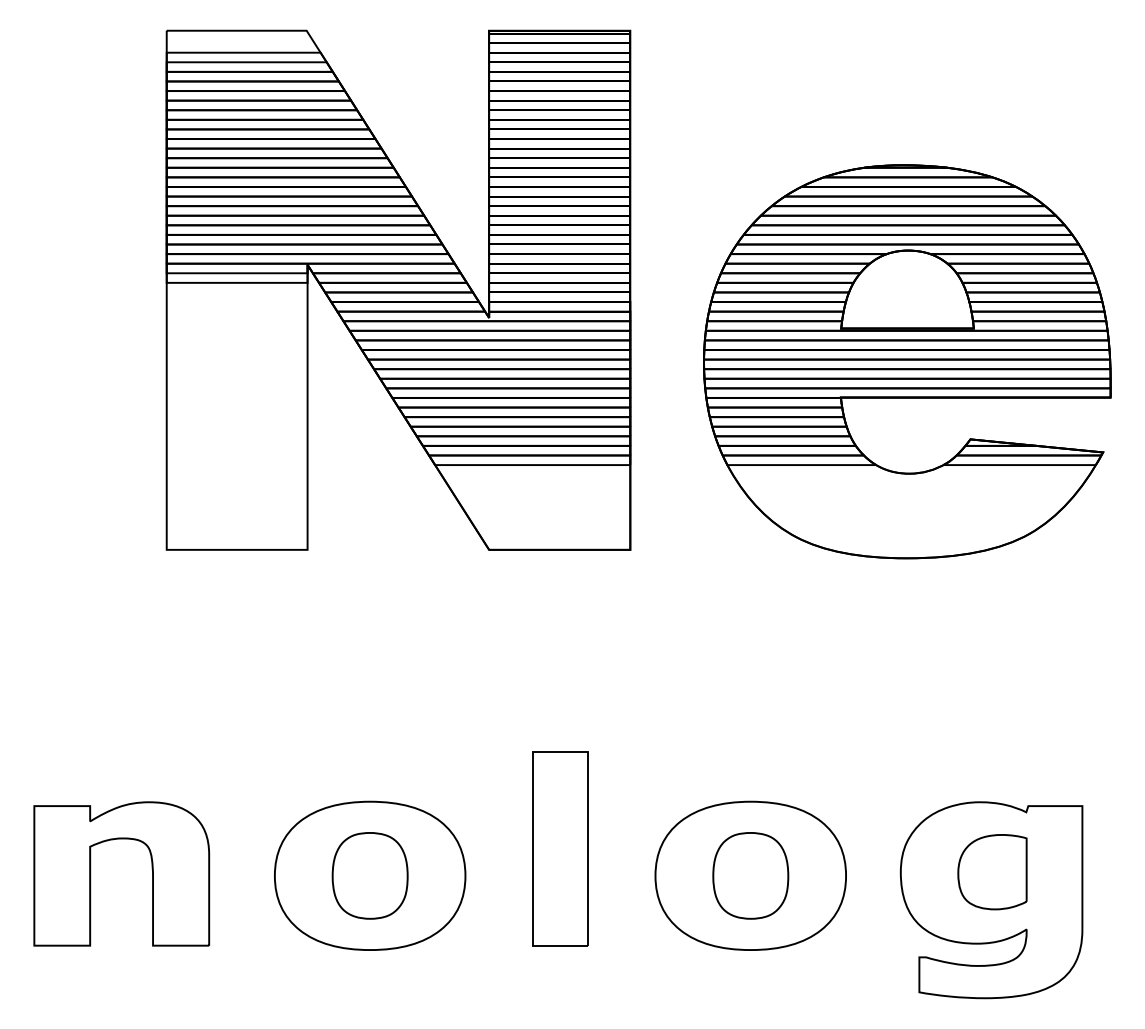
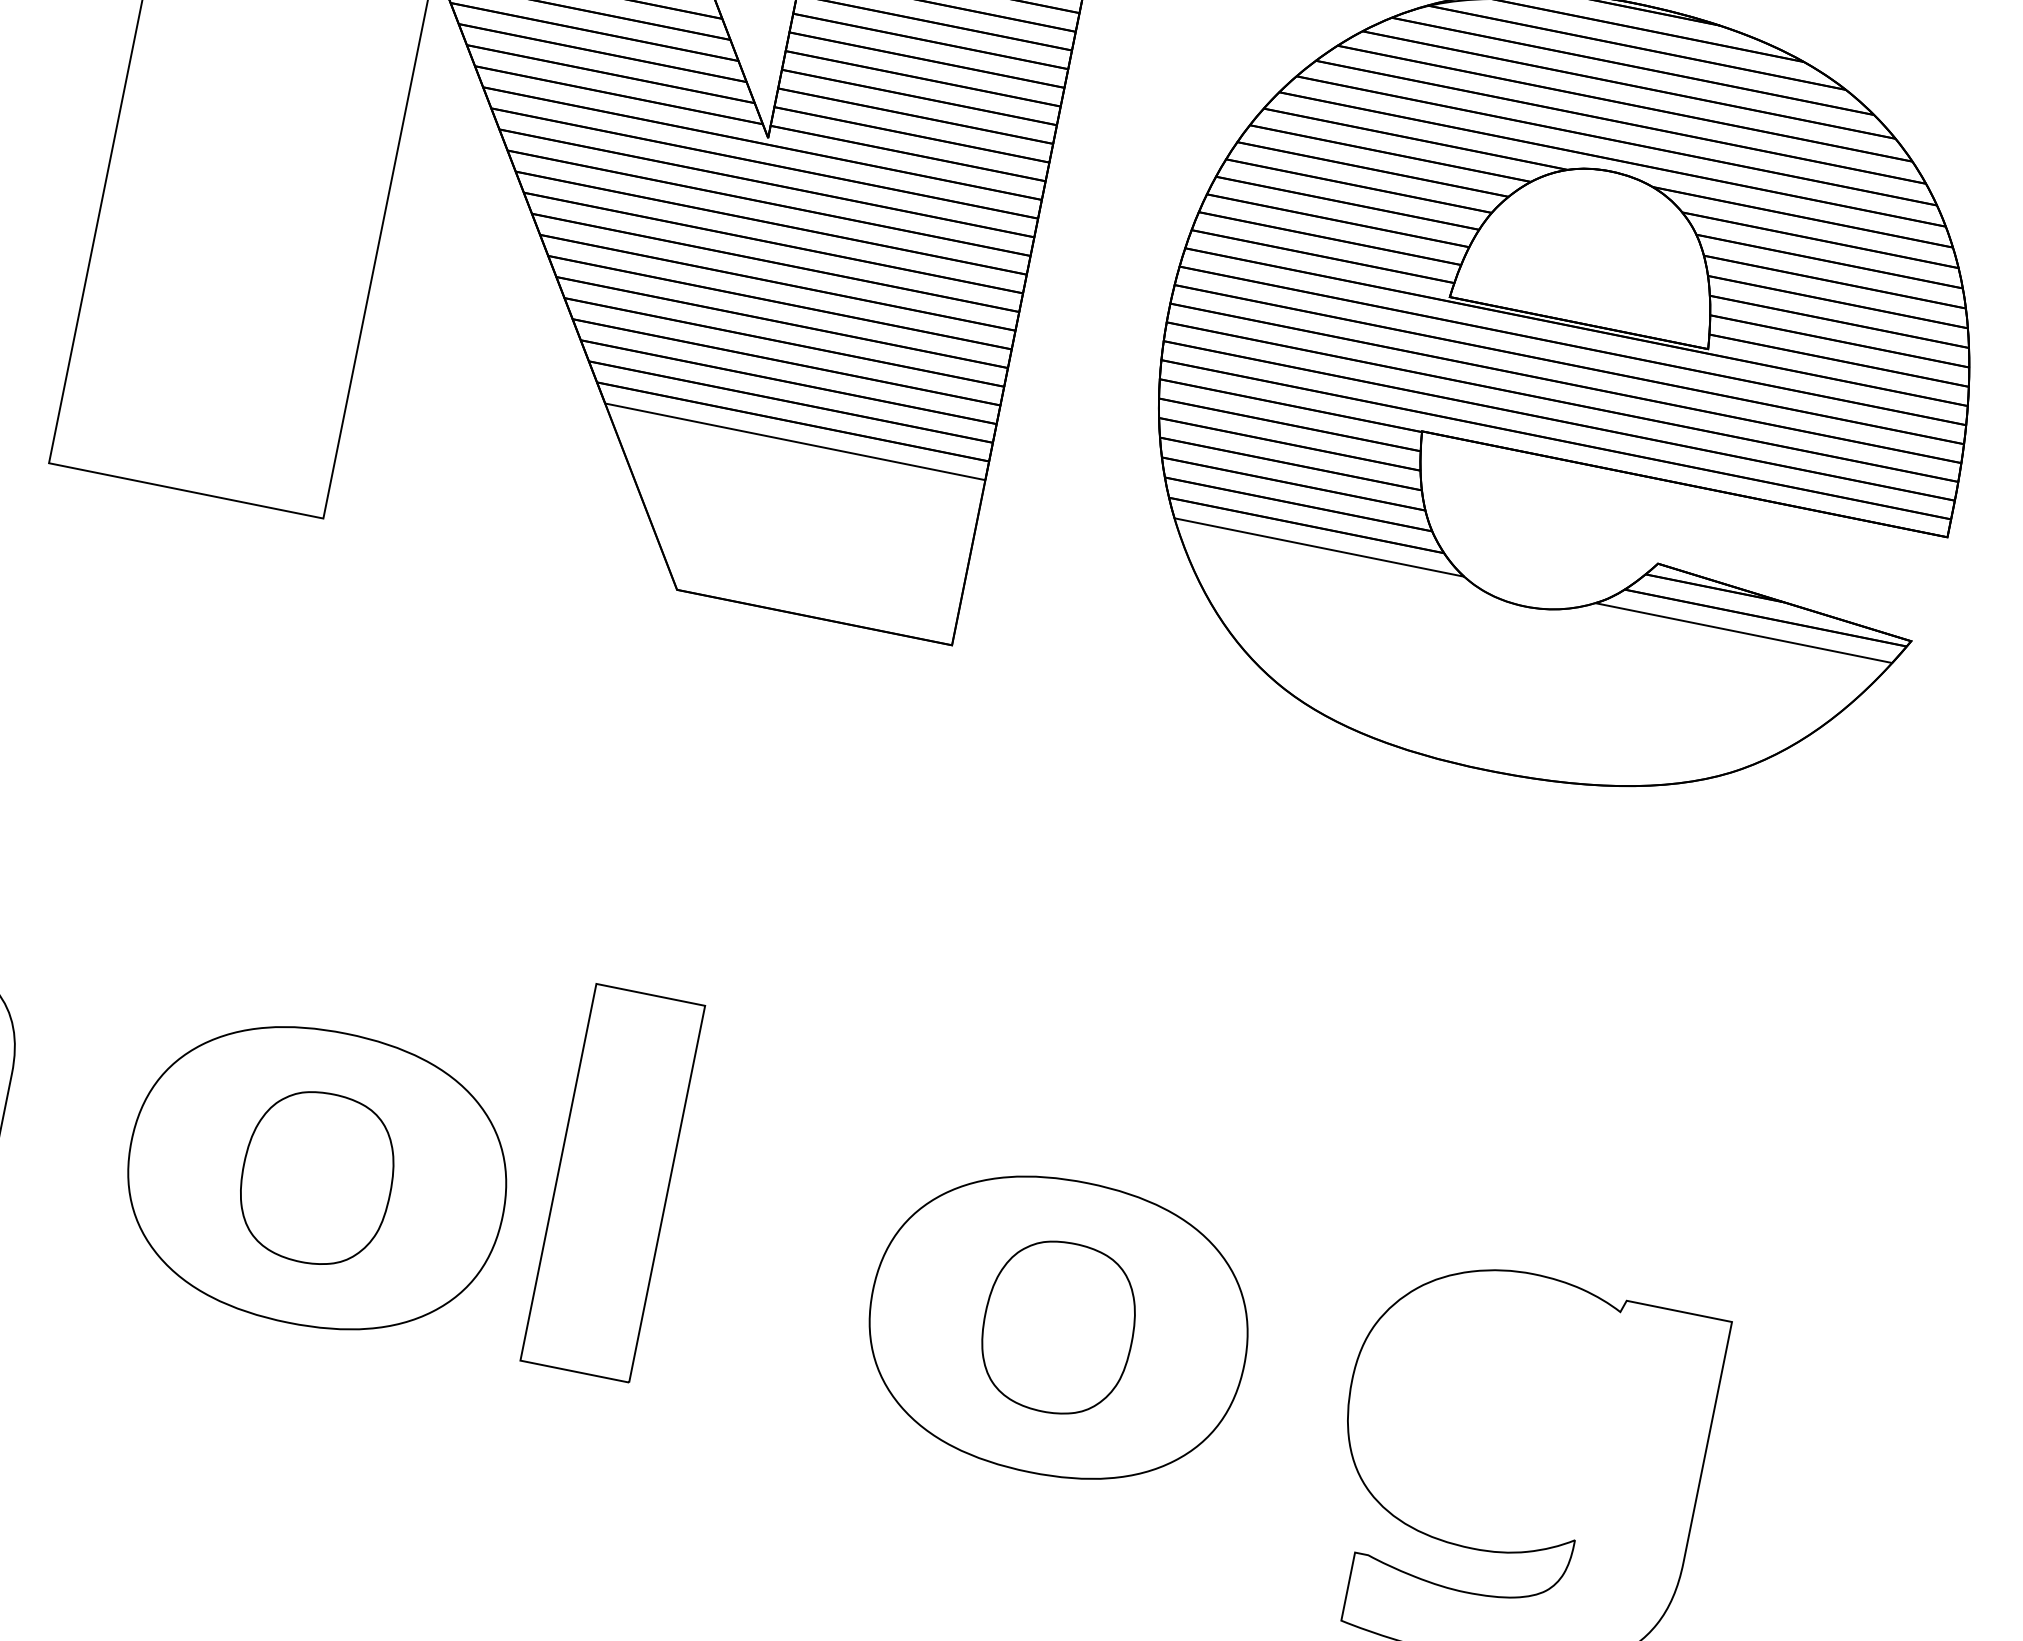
part: (560, 848) -> (613, 1182), moved
part: (992, 872) -> (1530, 1416), removed

